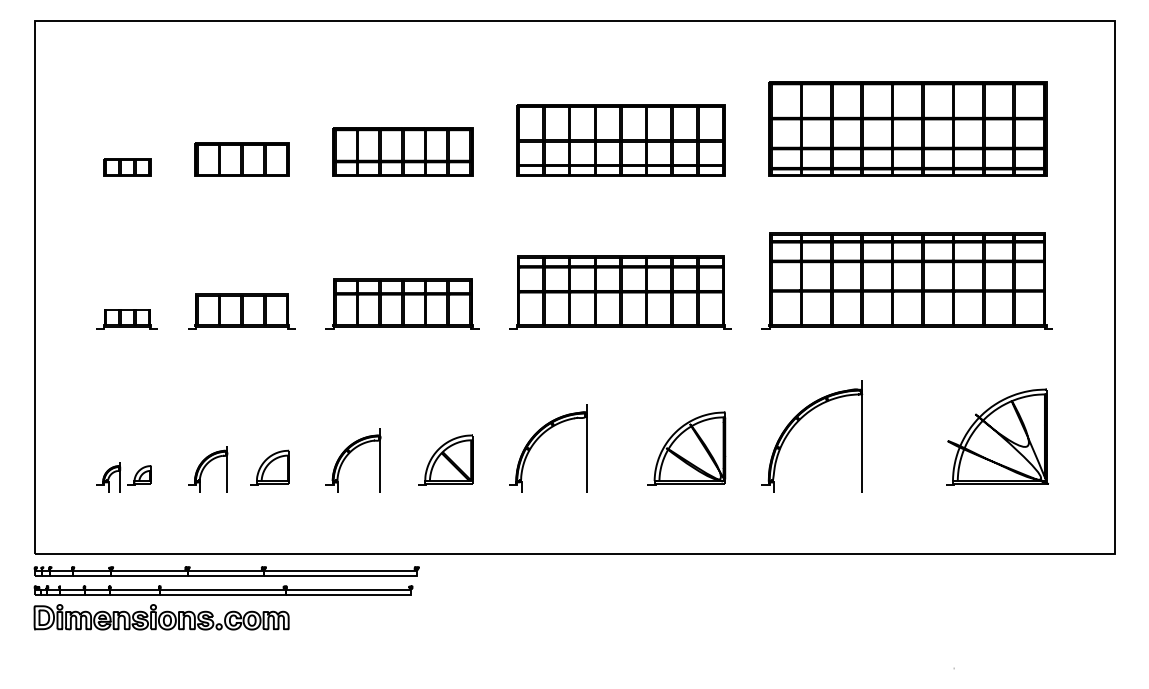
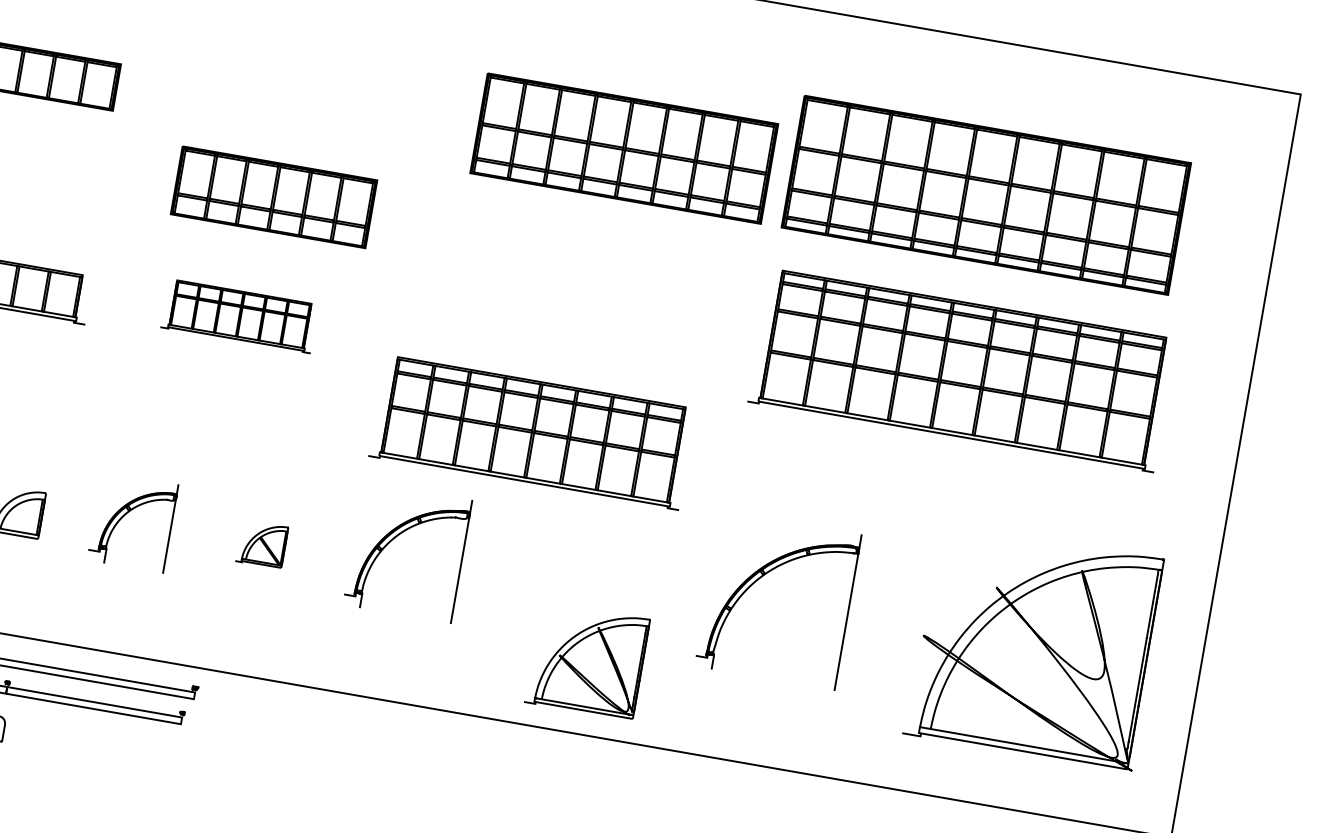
part: (620, 140) -> (623, 148), moved
part: (402, 151) -> (273, 196), moved
part: (906, 280) -> (961, 369), moved
part: (620, 292) -> (532, 432), moved
part: (402, 303) -> (239, 315), size x0.7
part: (997, 436) -> (1036, 645), size x1.6
part: (686, 448) -> (587, 660), moved
part: (445, 459) -> (261, 543), size x0.6

